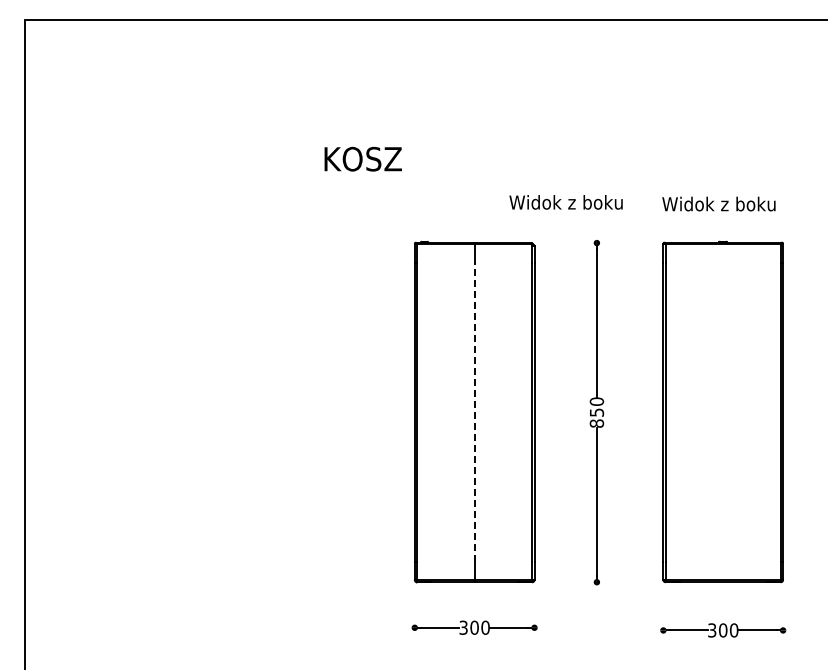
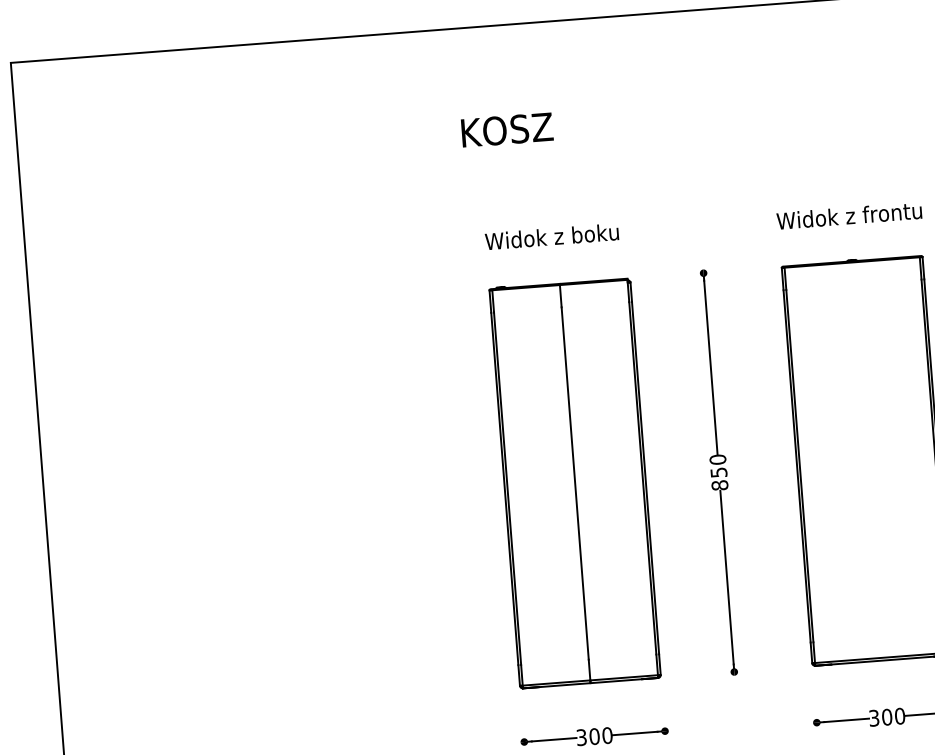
text: (362, 158) -> (506, 129), moved
text: (565, 202) -> (551, 236), moved
text: (760, 203) -> (892, 211), Widok z boku -> Widok z frontu
line: (474, 412) -> (575, 483), dashed -> solid

